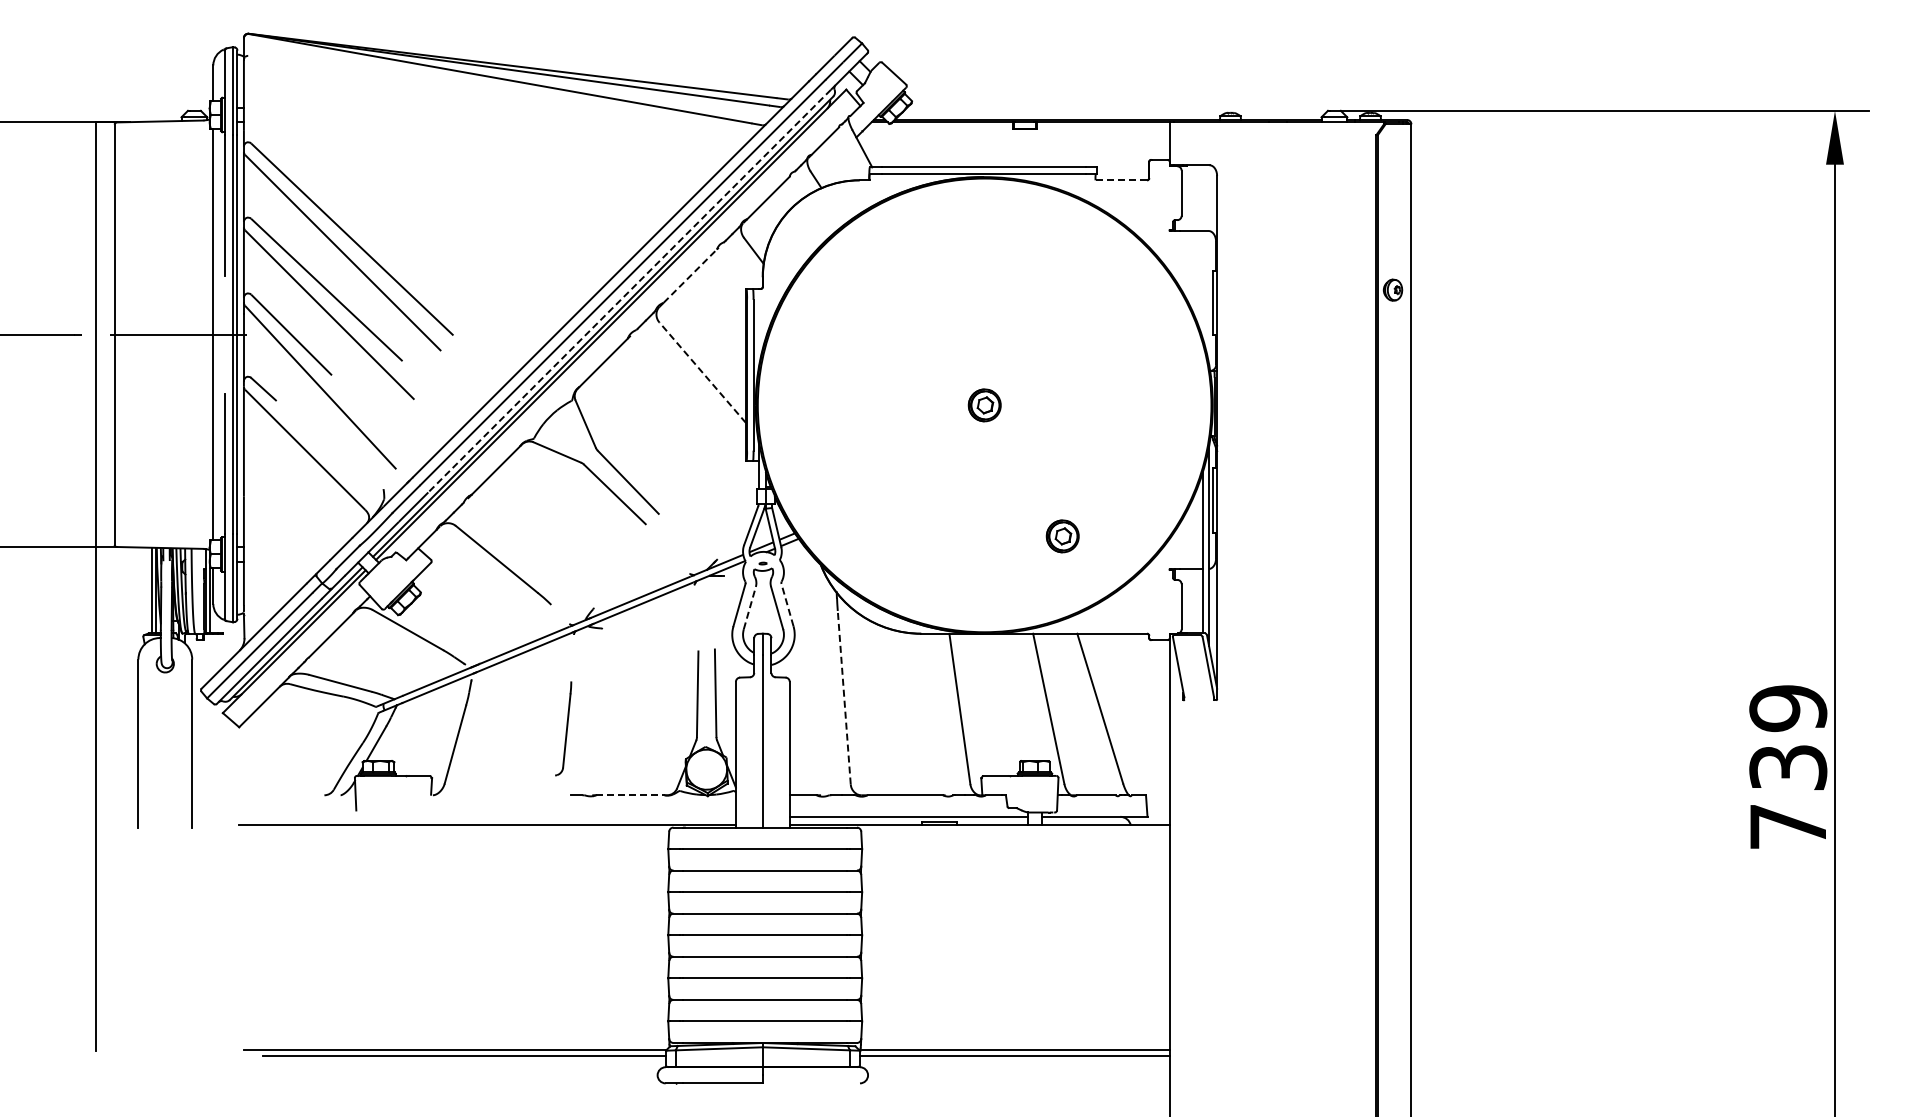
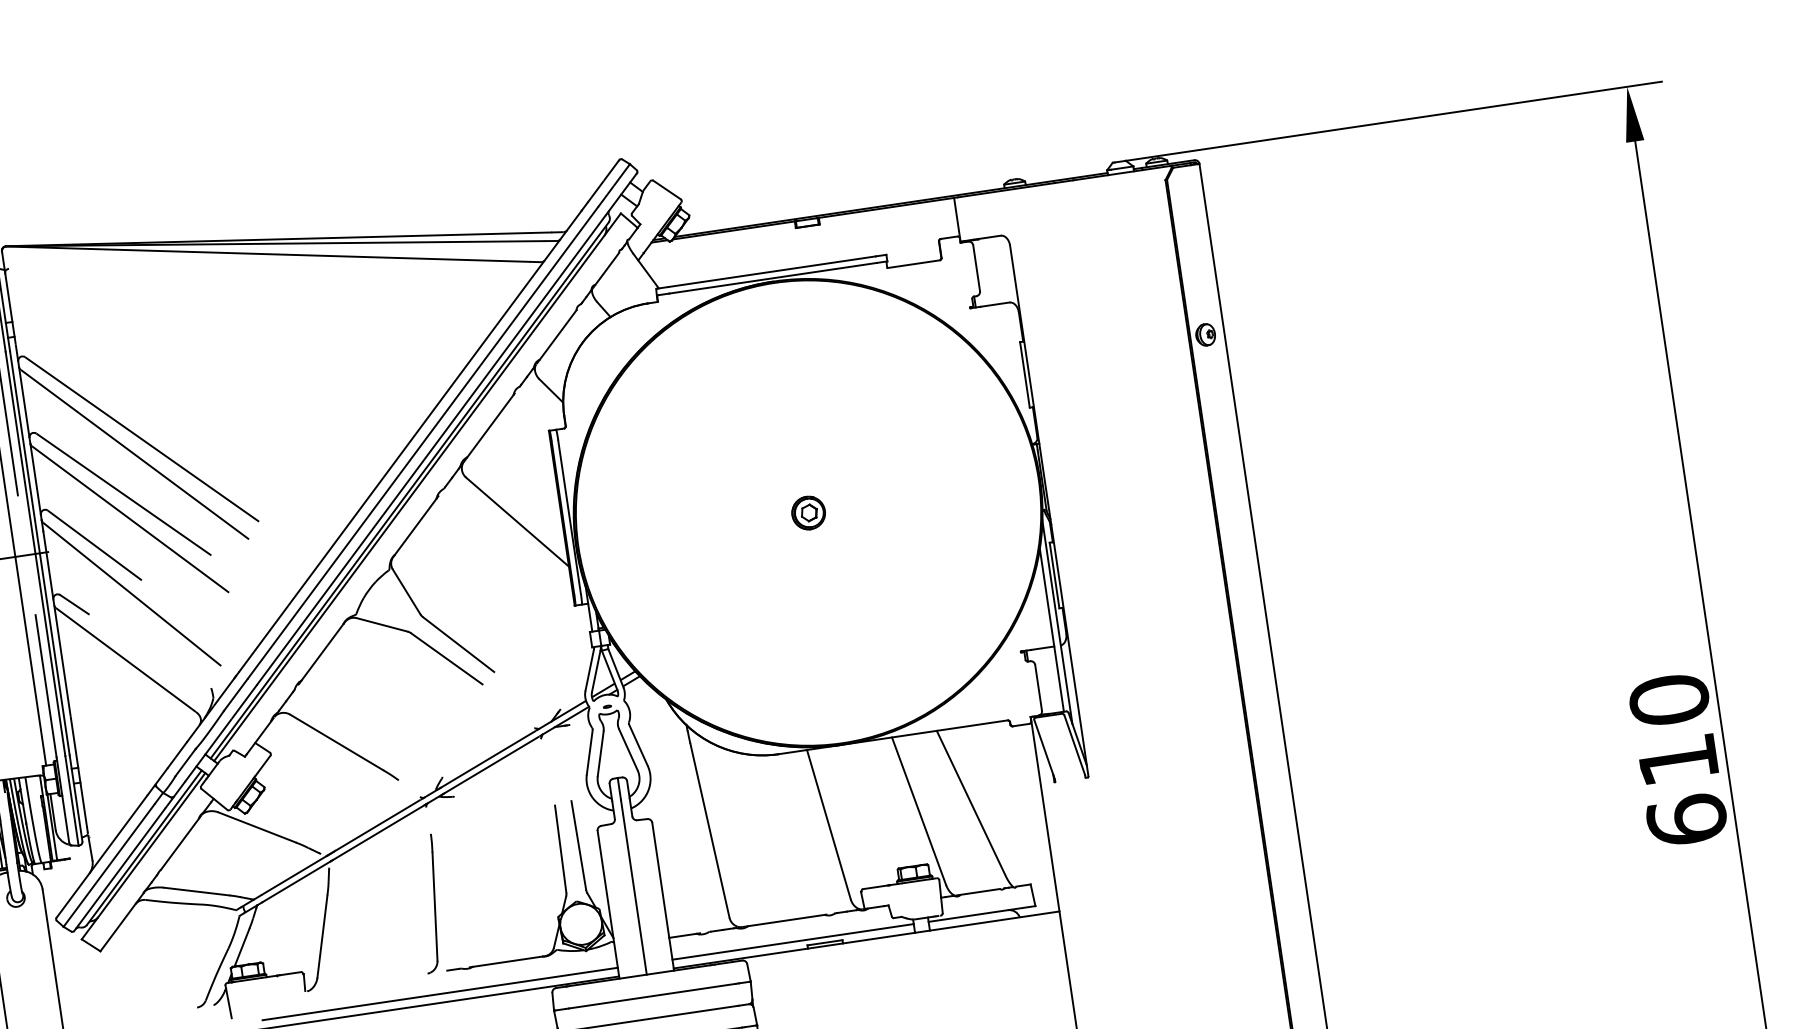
line: (1121, 180) -> (913, 264), dashed -> solid
line: (690, 276) -> (490, 426), dashed -> solid
line: (629, 291) -> (431, 450), dashed -> solid
line: (702, 372) -> (517, 521), dashed -> solid
part: (1062, 536) -> (907, 634), removed
line: (787, 605) -> (638, 745), dashed -> solid
line: (749, 608) -> (600, 754), dashed -> solid
line: (844, 697) -> (710, 830), dashed -> solid
part: (563, 728) -> (429, 903), size x1.43
text: (1788, 767) -> (1678, 760), 739 -> 610
line: (630, 795) -> (507, 961), dashed -> solid
line: (560, 816) -> (439, 993), added

